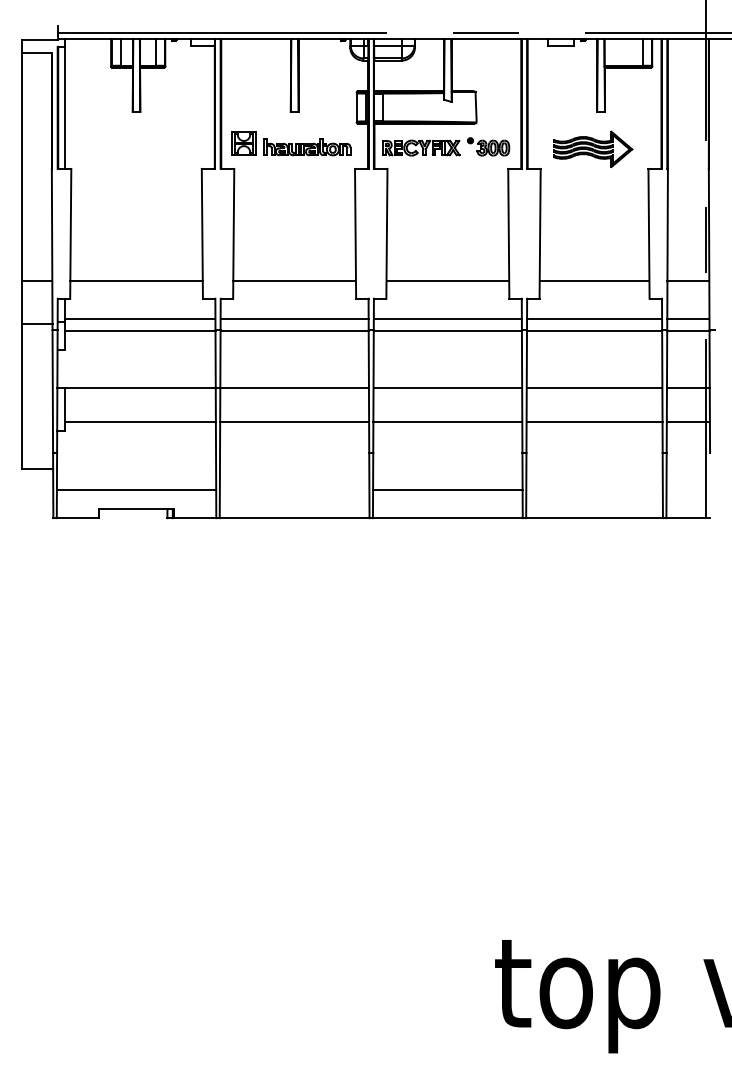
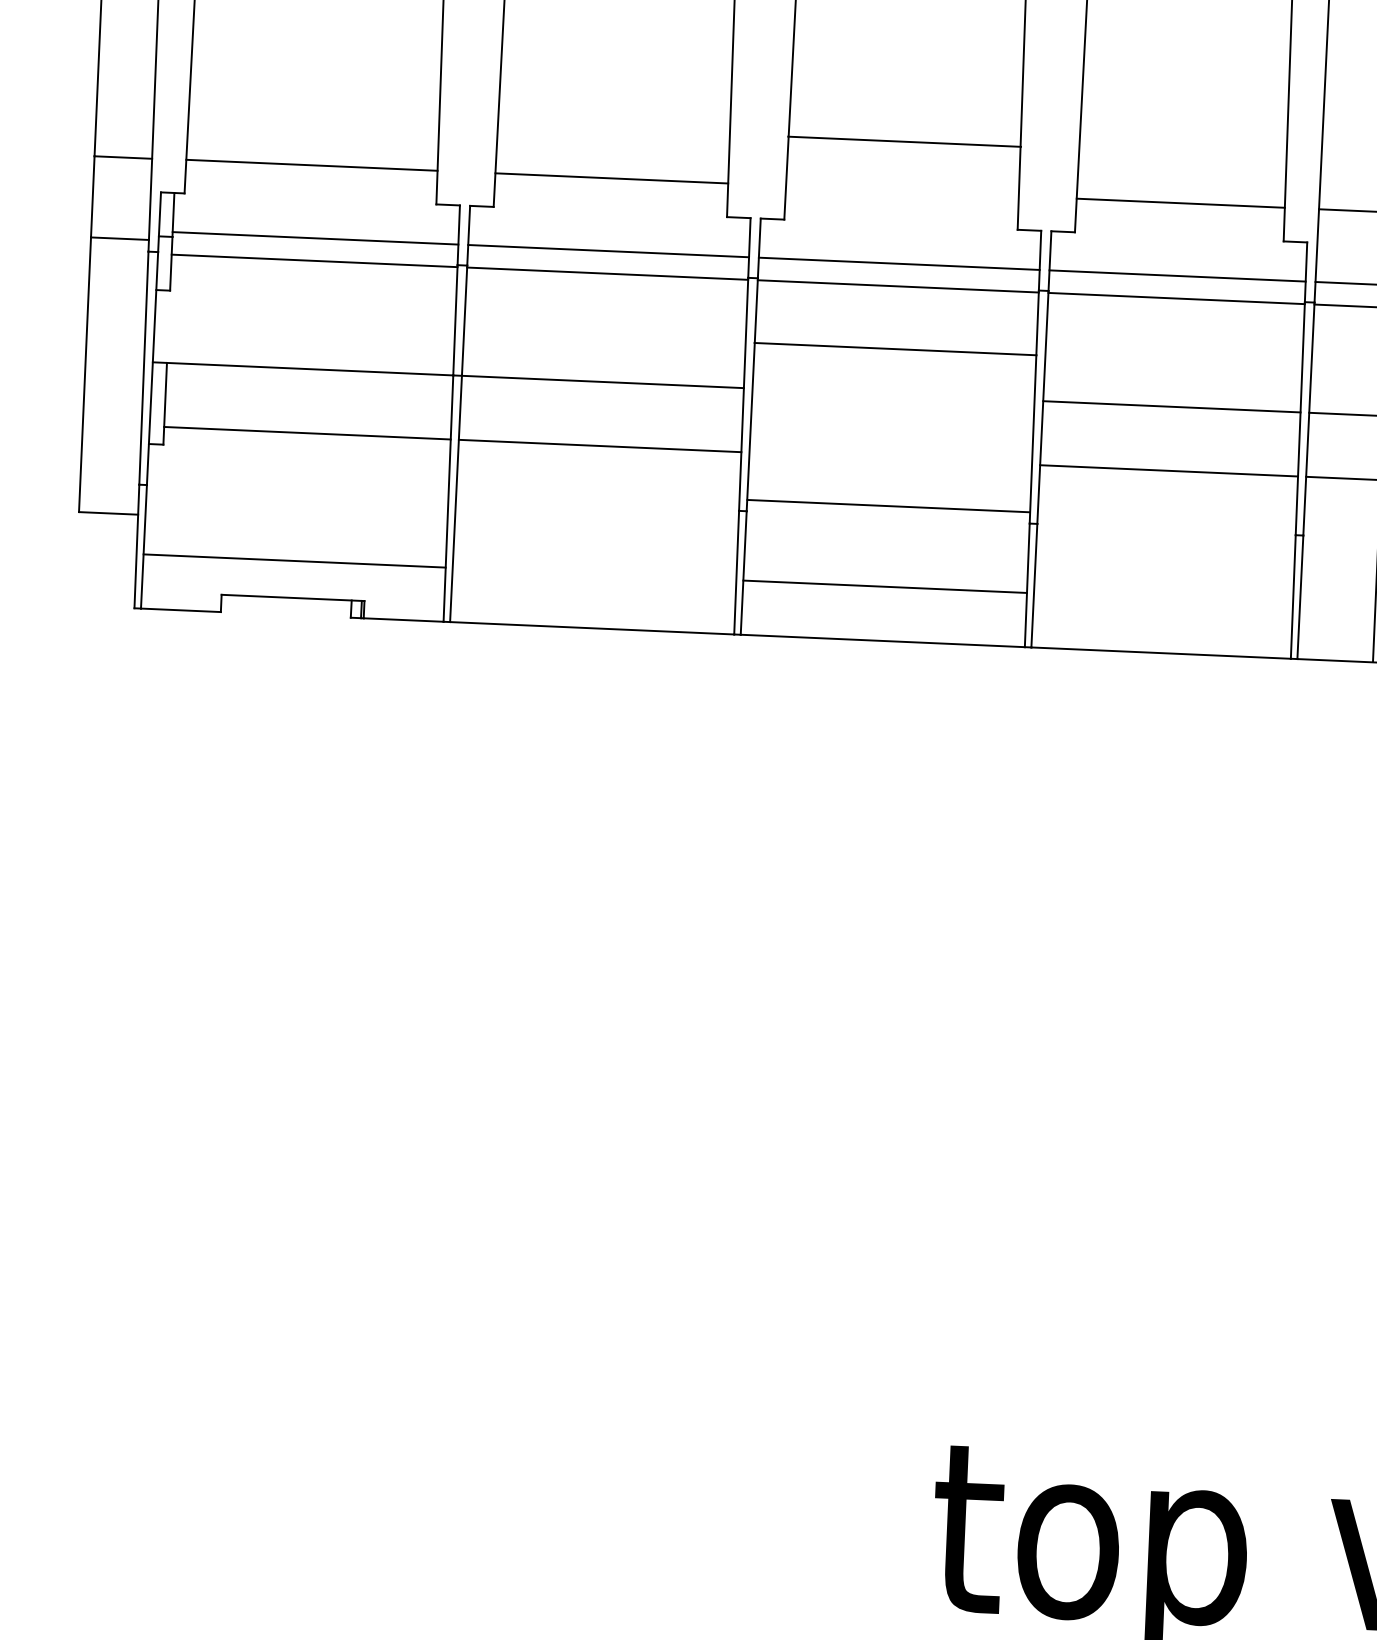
line: (447, 281) -> (903, 142), moved
line: (447, 388) -> (894, 349), moved
line: (447, 422) -> (887, 506), moved

